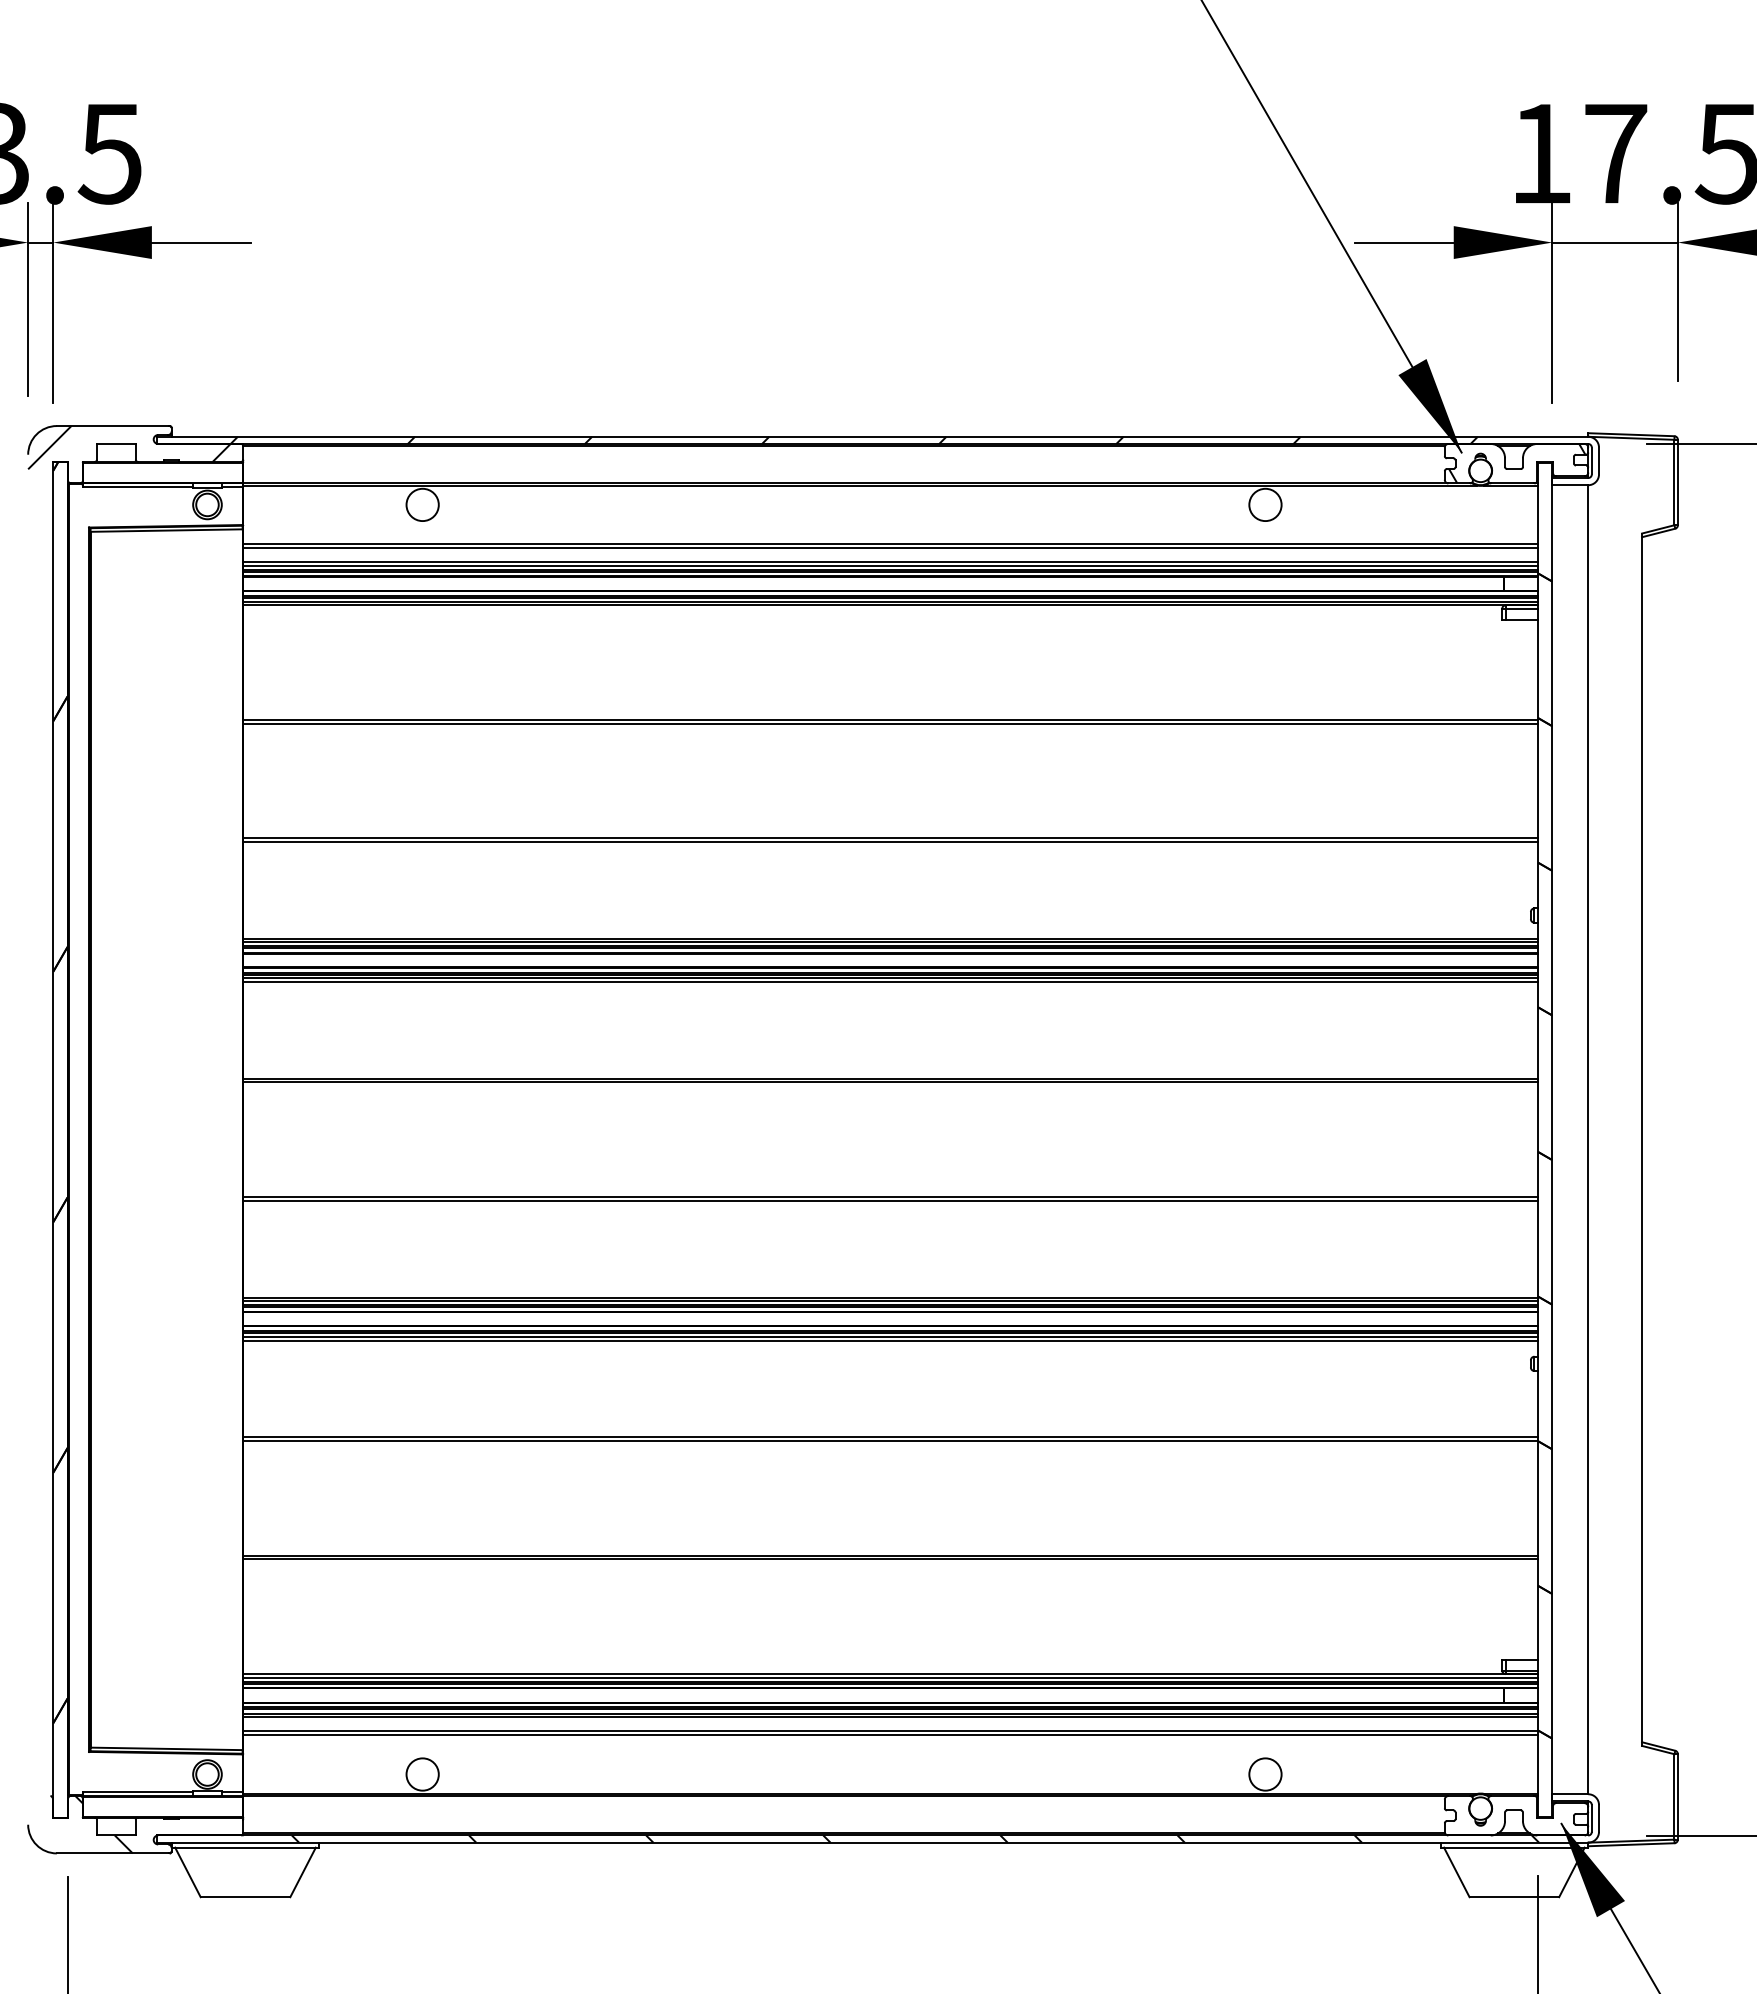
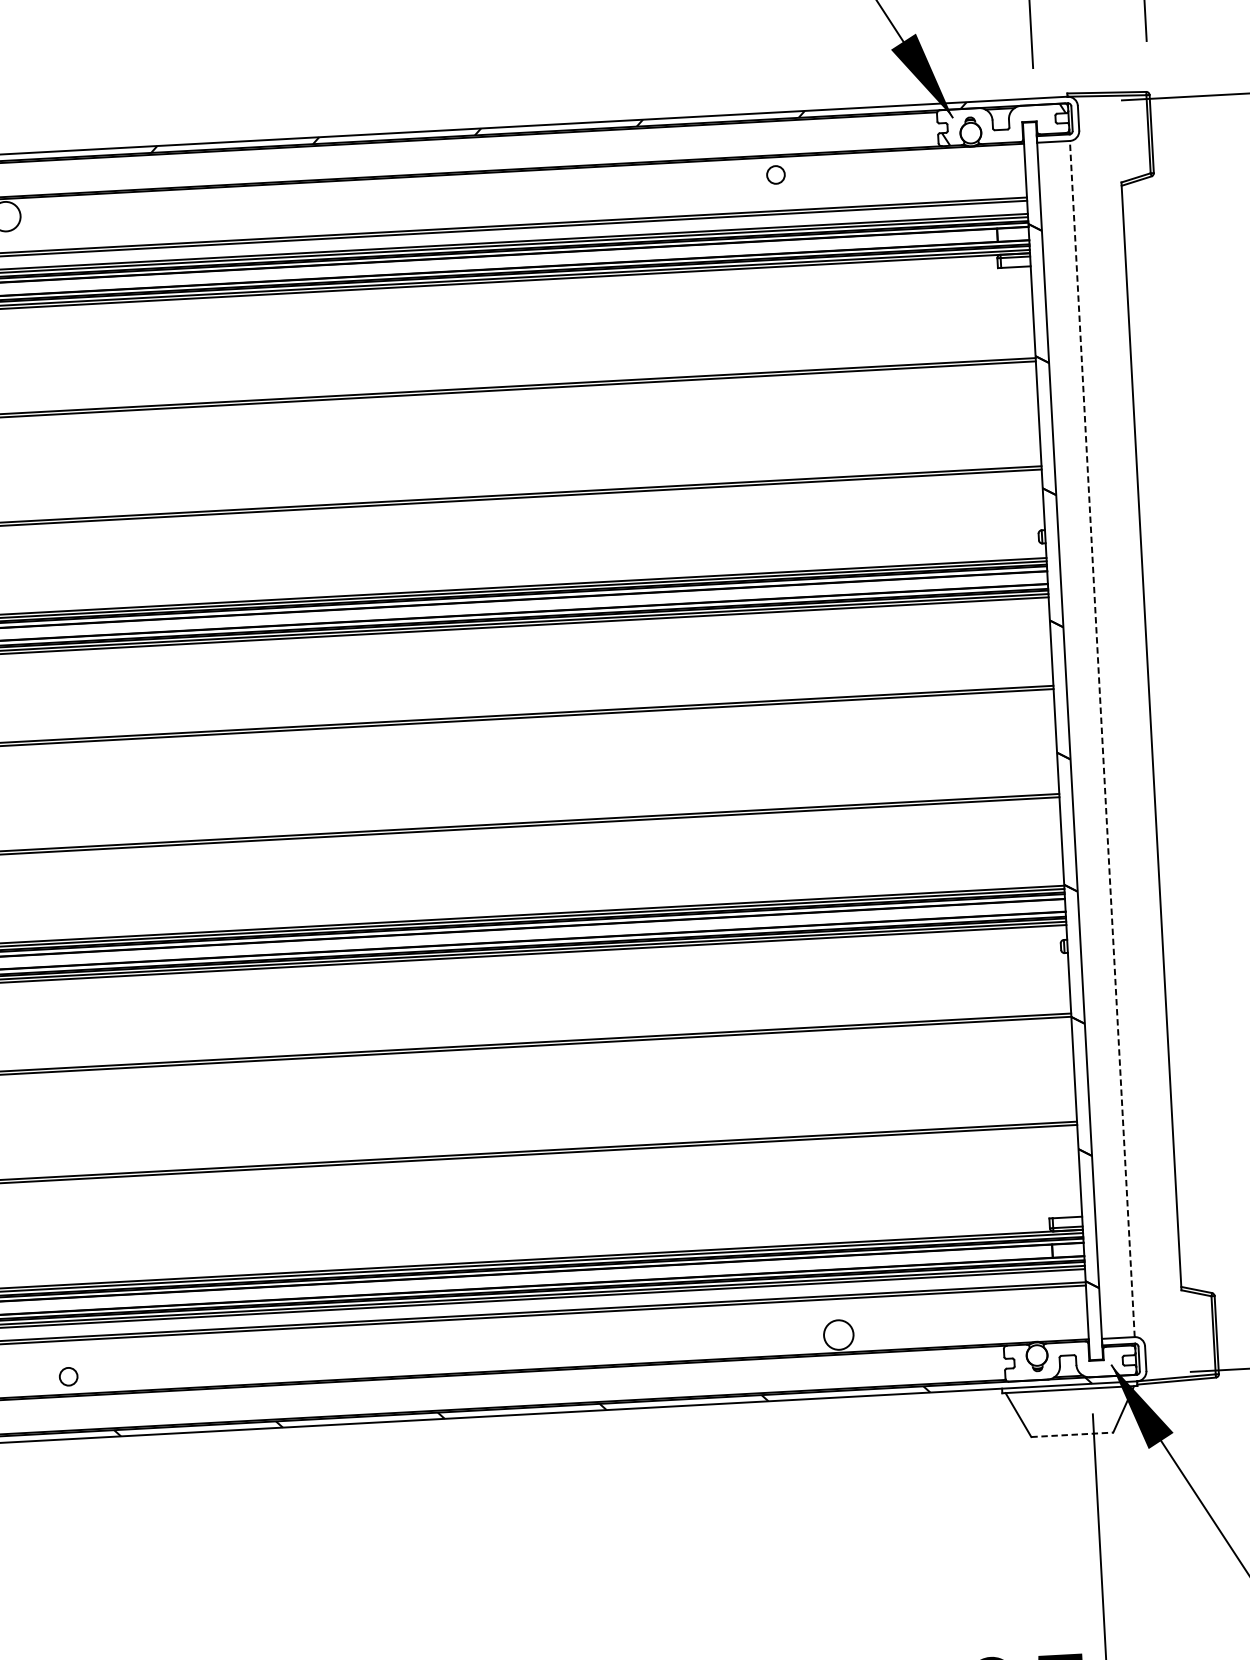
circle: (1265, 504) -> (775, 174), size x0.6
line: (1588, 1139) -> (1102, 738), solid -> dashed
circle: (422, 1774) -> (68, 1376), size x0.6
line: (1514, 1897) -> (1072, 1435), solid -> dashed

